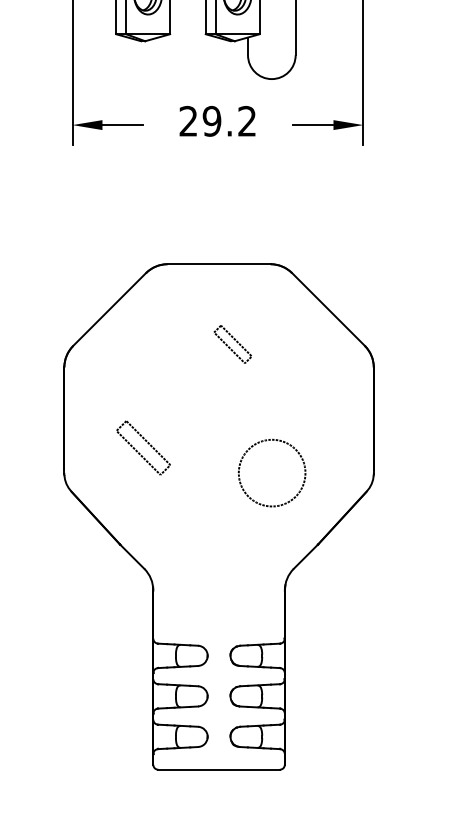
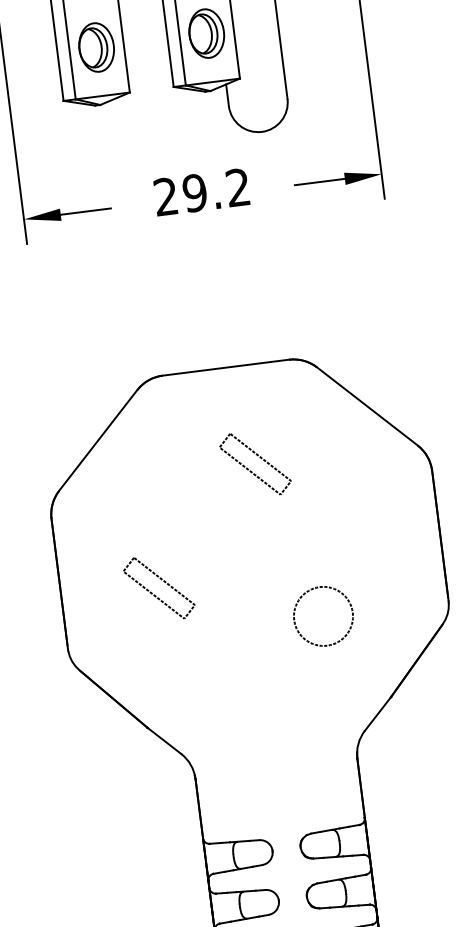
part: (232, 344) -> (254, 464), size x1.43
part: (143, 447) -> (159, 587), moved
circle: (271, 472) -> (322, 615), size x0.71

